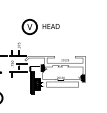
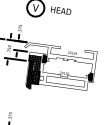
hatch: (34, 72) -> (34, 62), added

